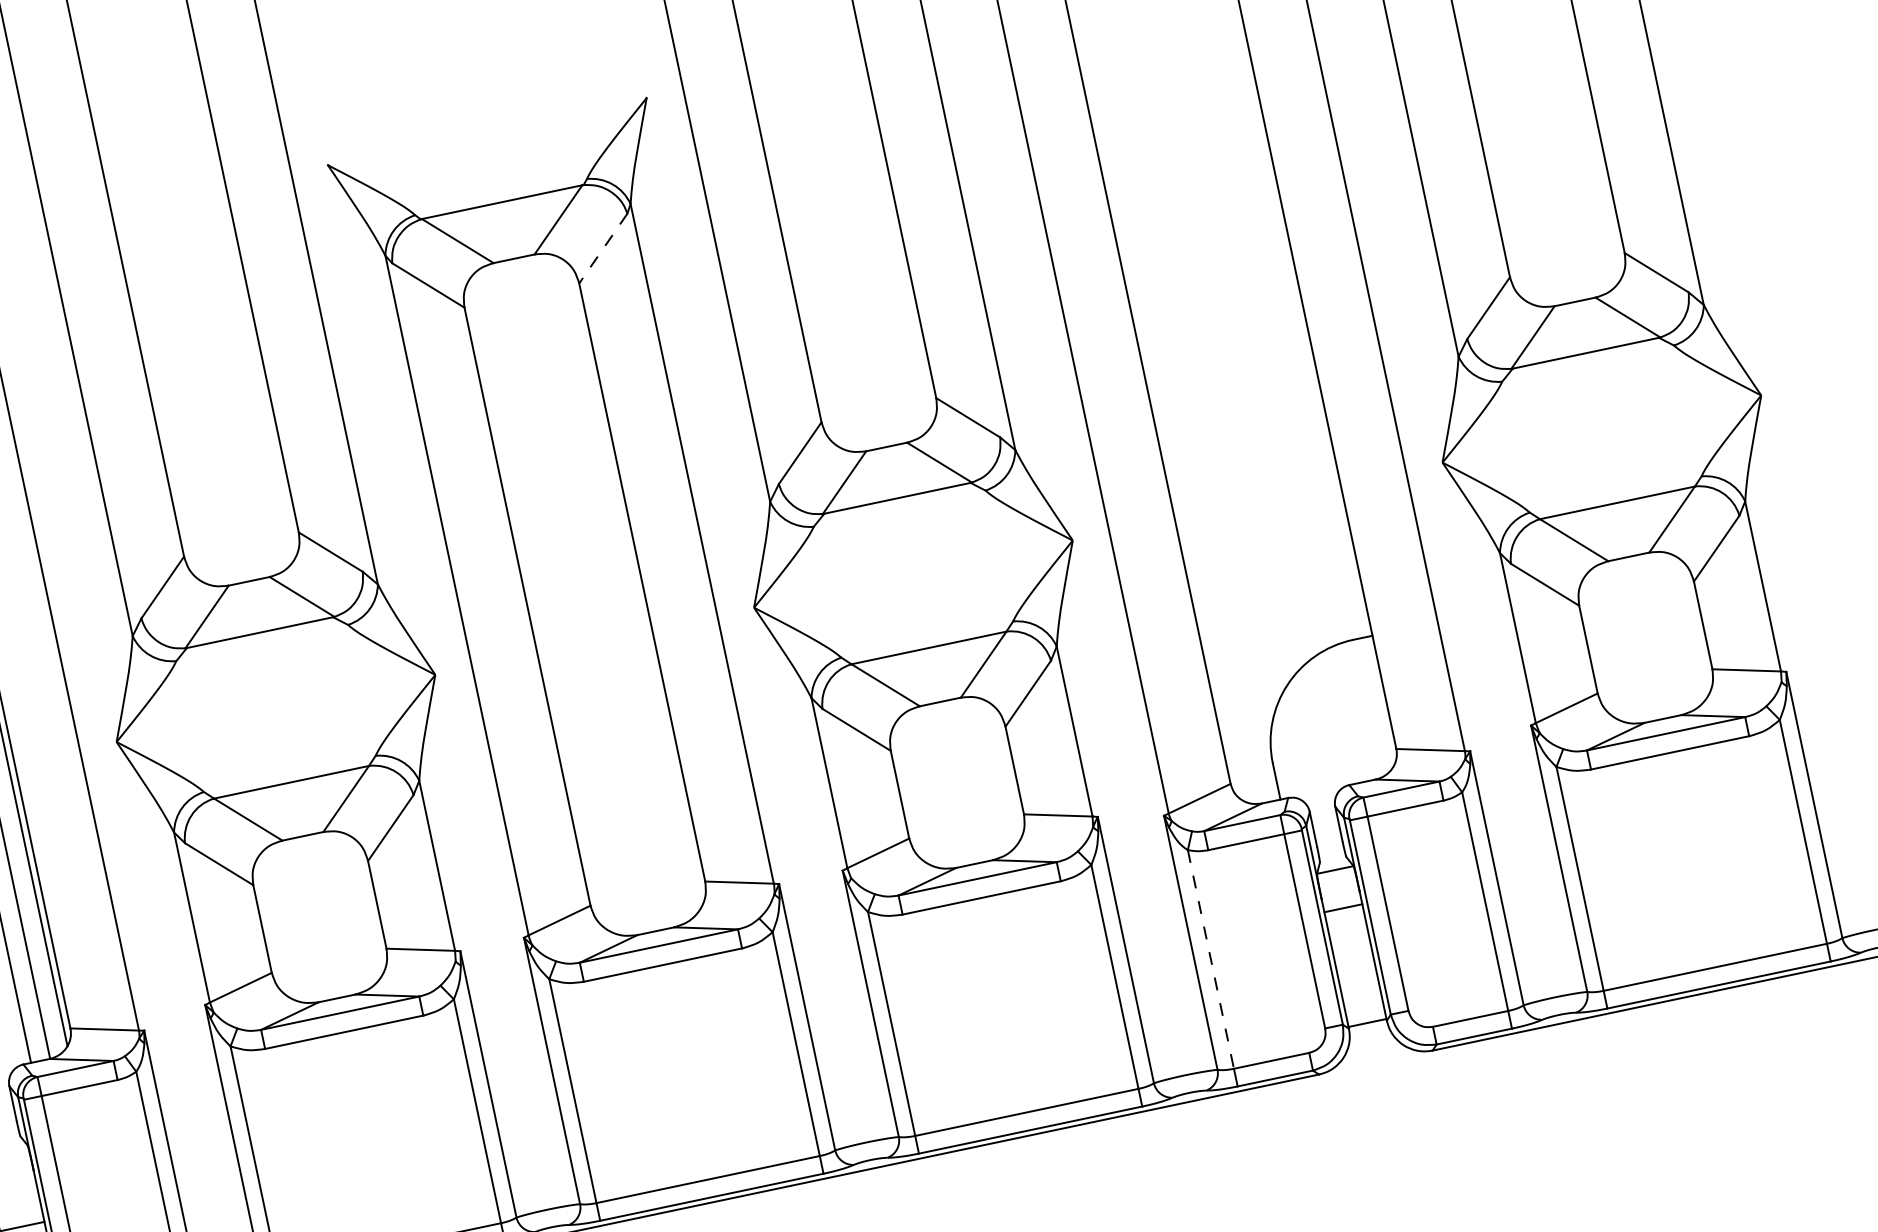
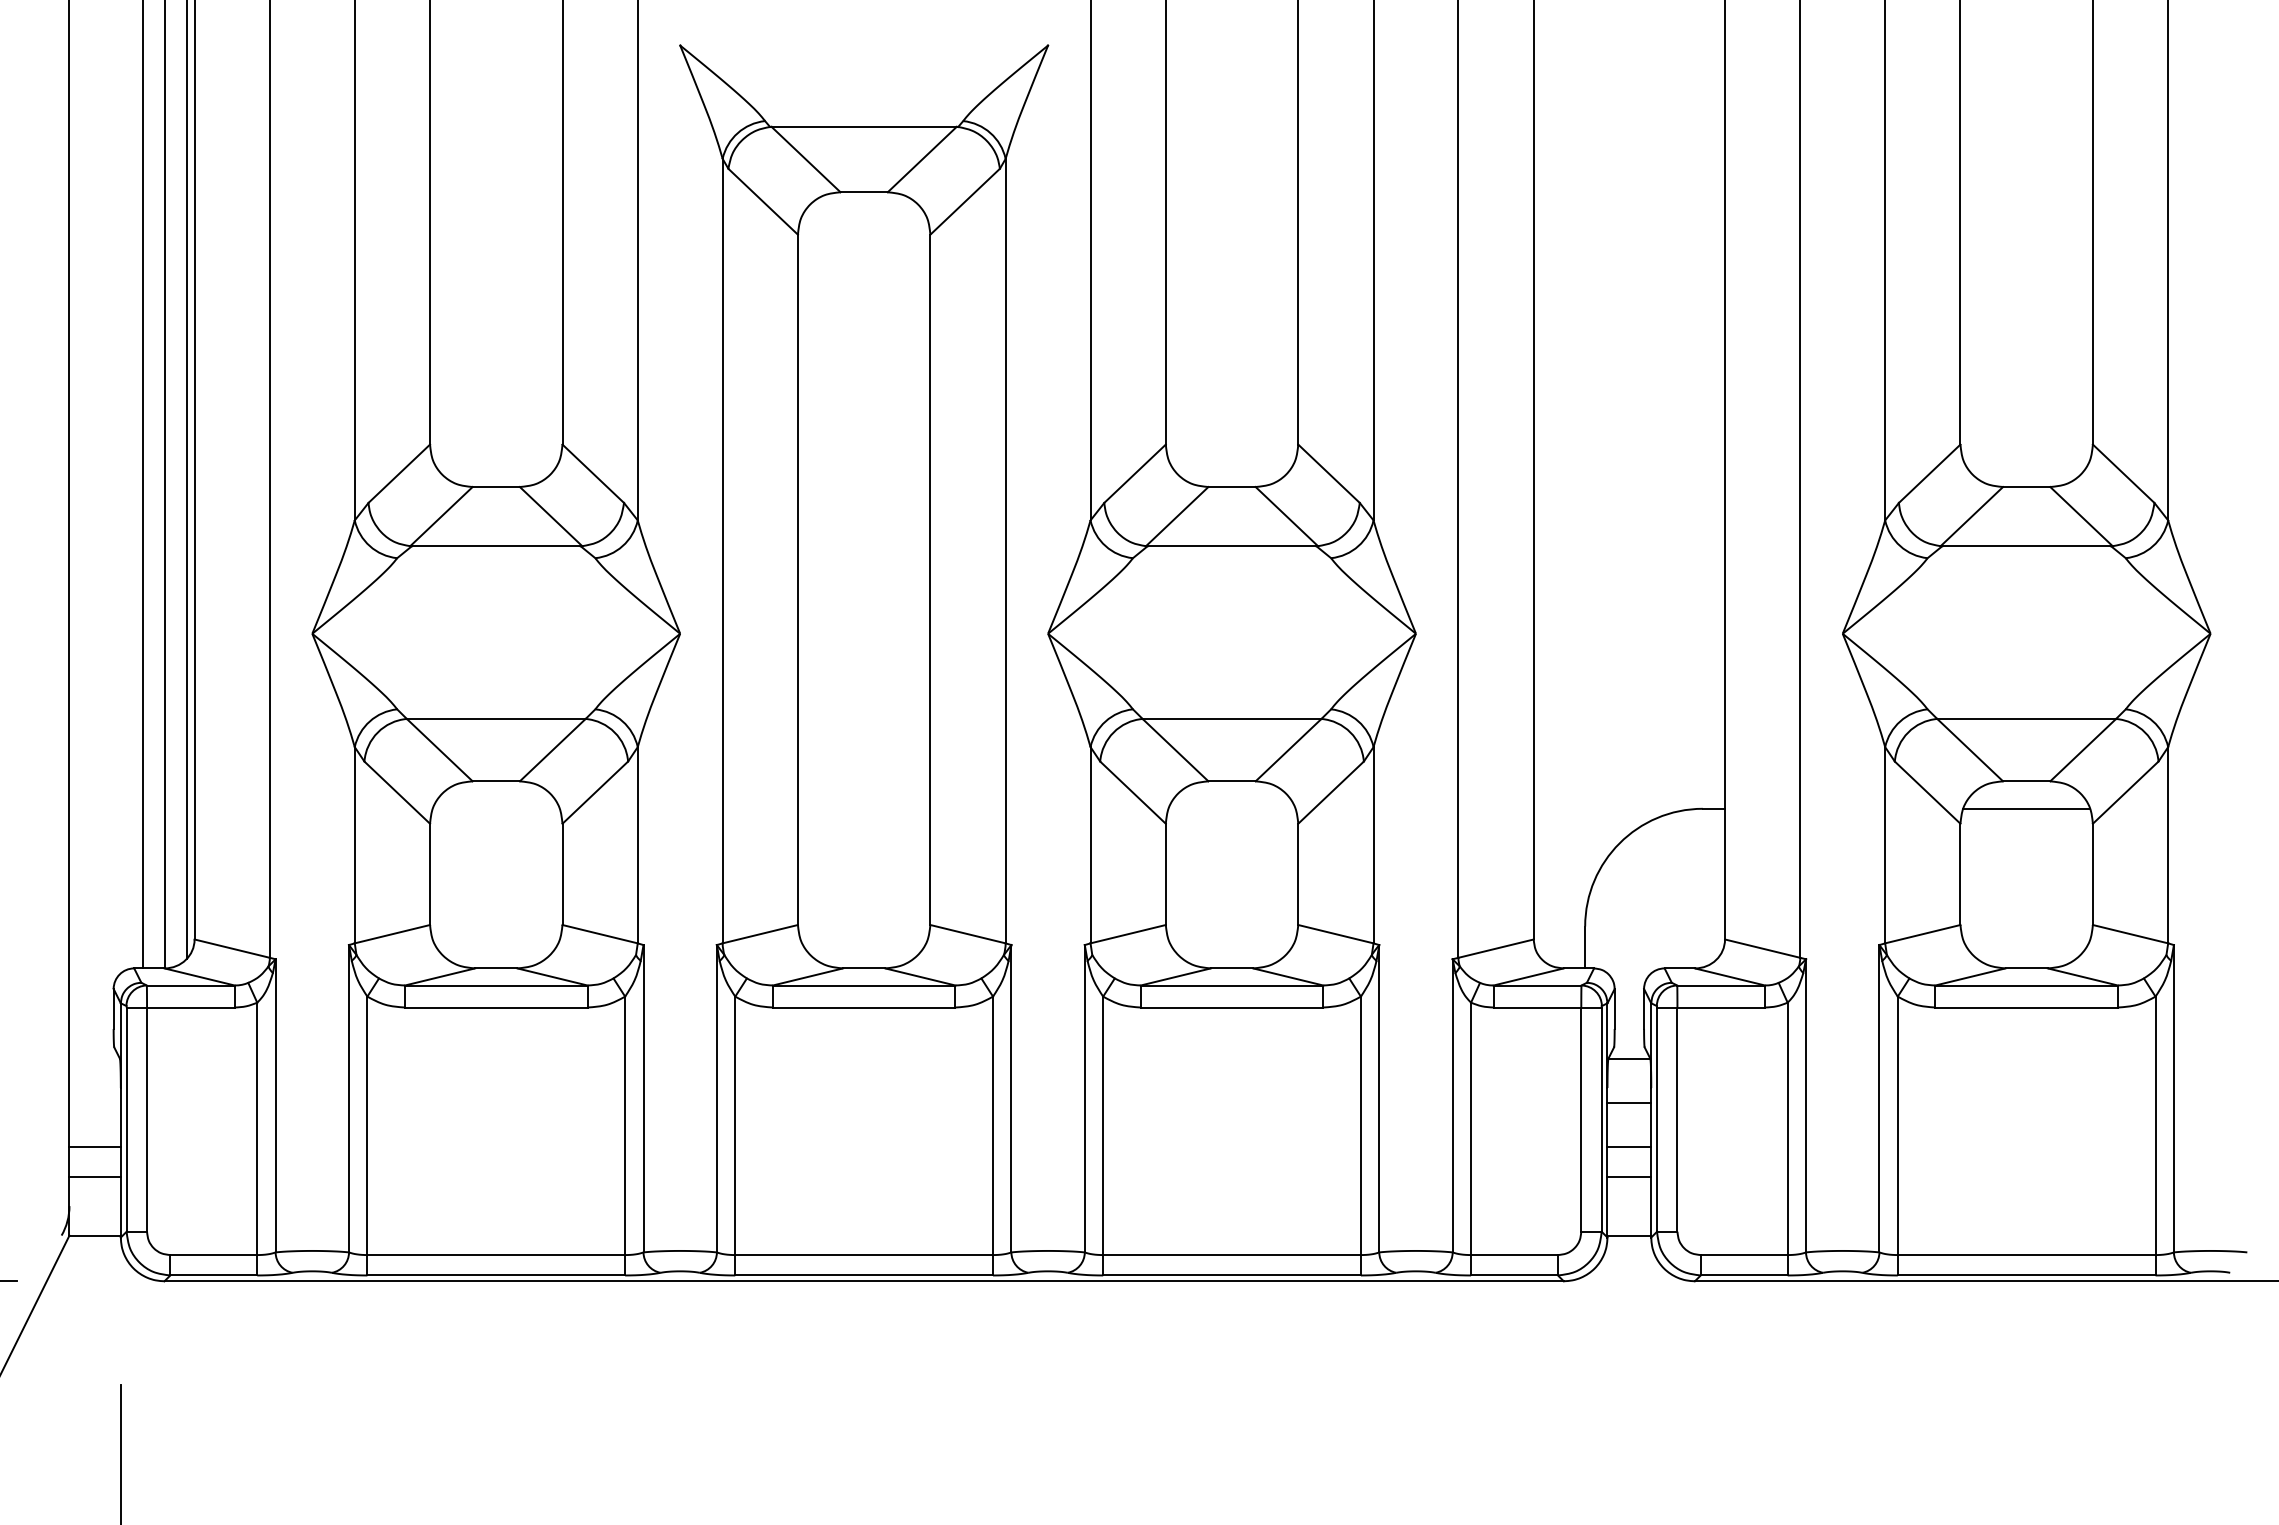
line: (603, 248) -> (965, 201), dashed -> solid
line: (1633, 580) -> (2026, 808), added
line: (1351, 946) -> (1629, 1147), added
line: (1211, 959) -> (1471, 1129), dashed -> solid
line: (1356, 971) -> (1629, 1176), added

